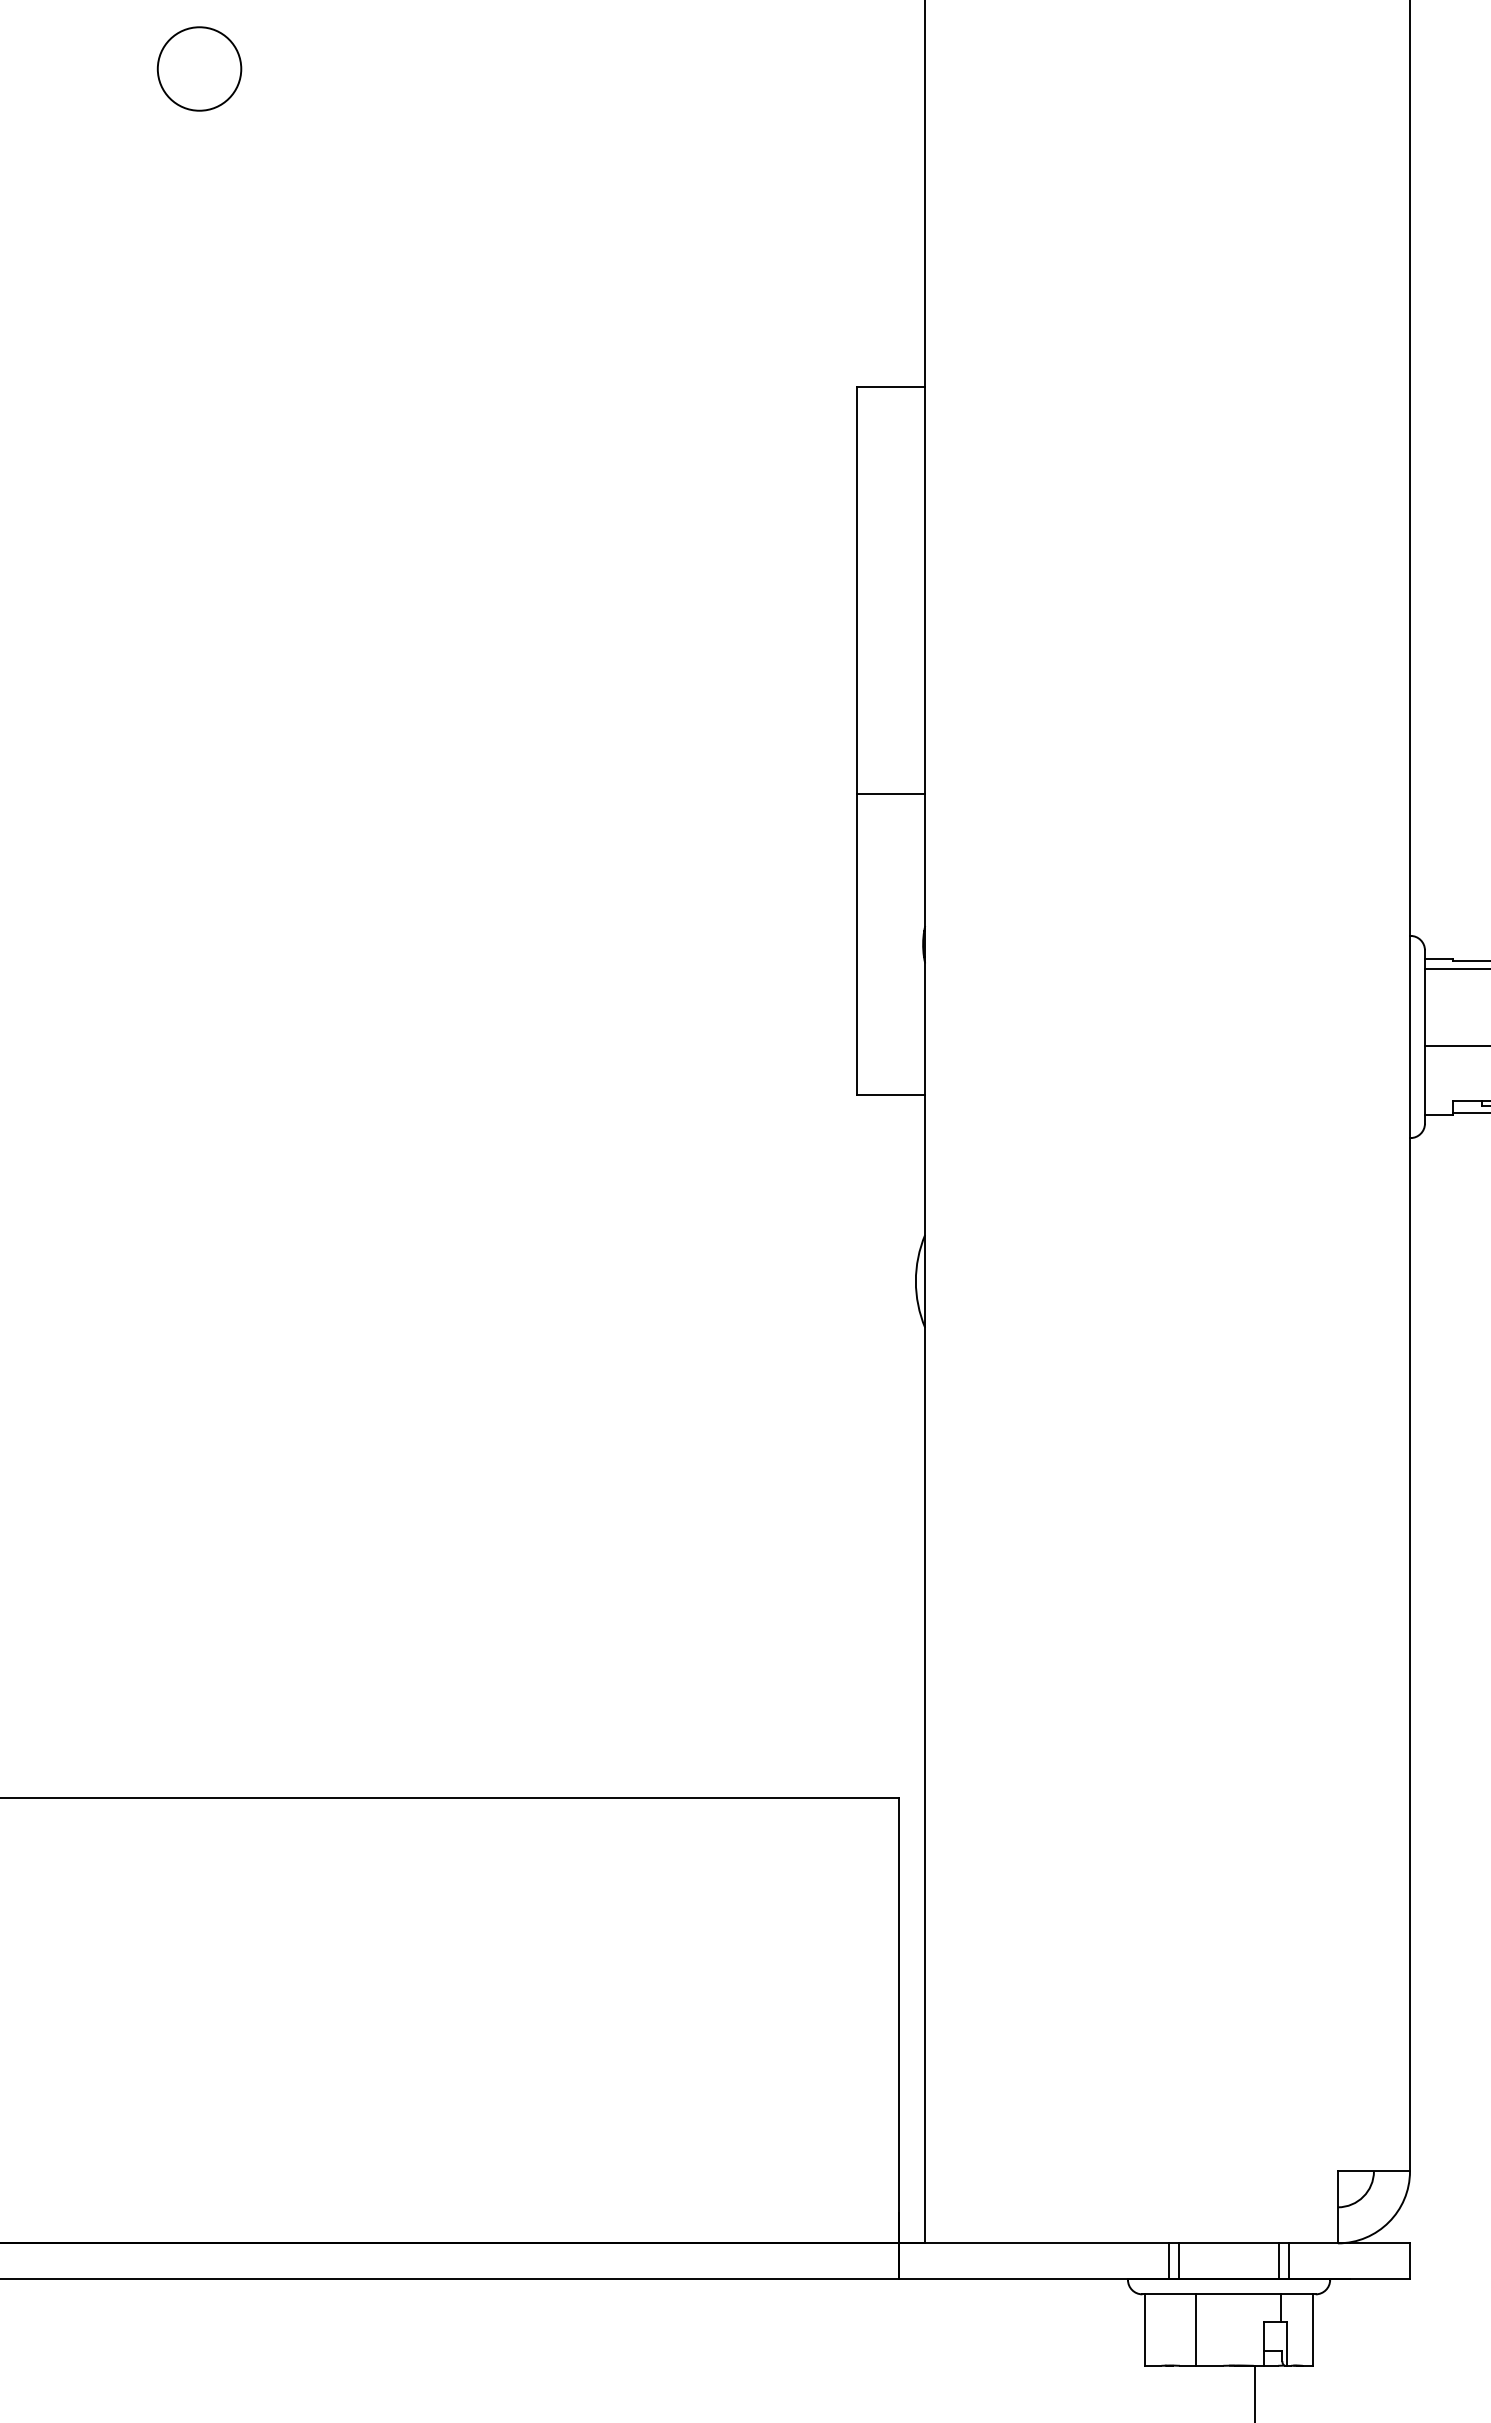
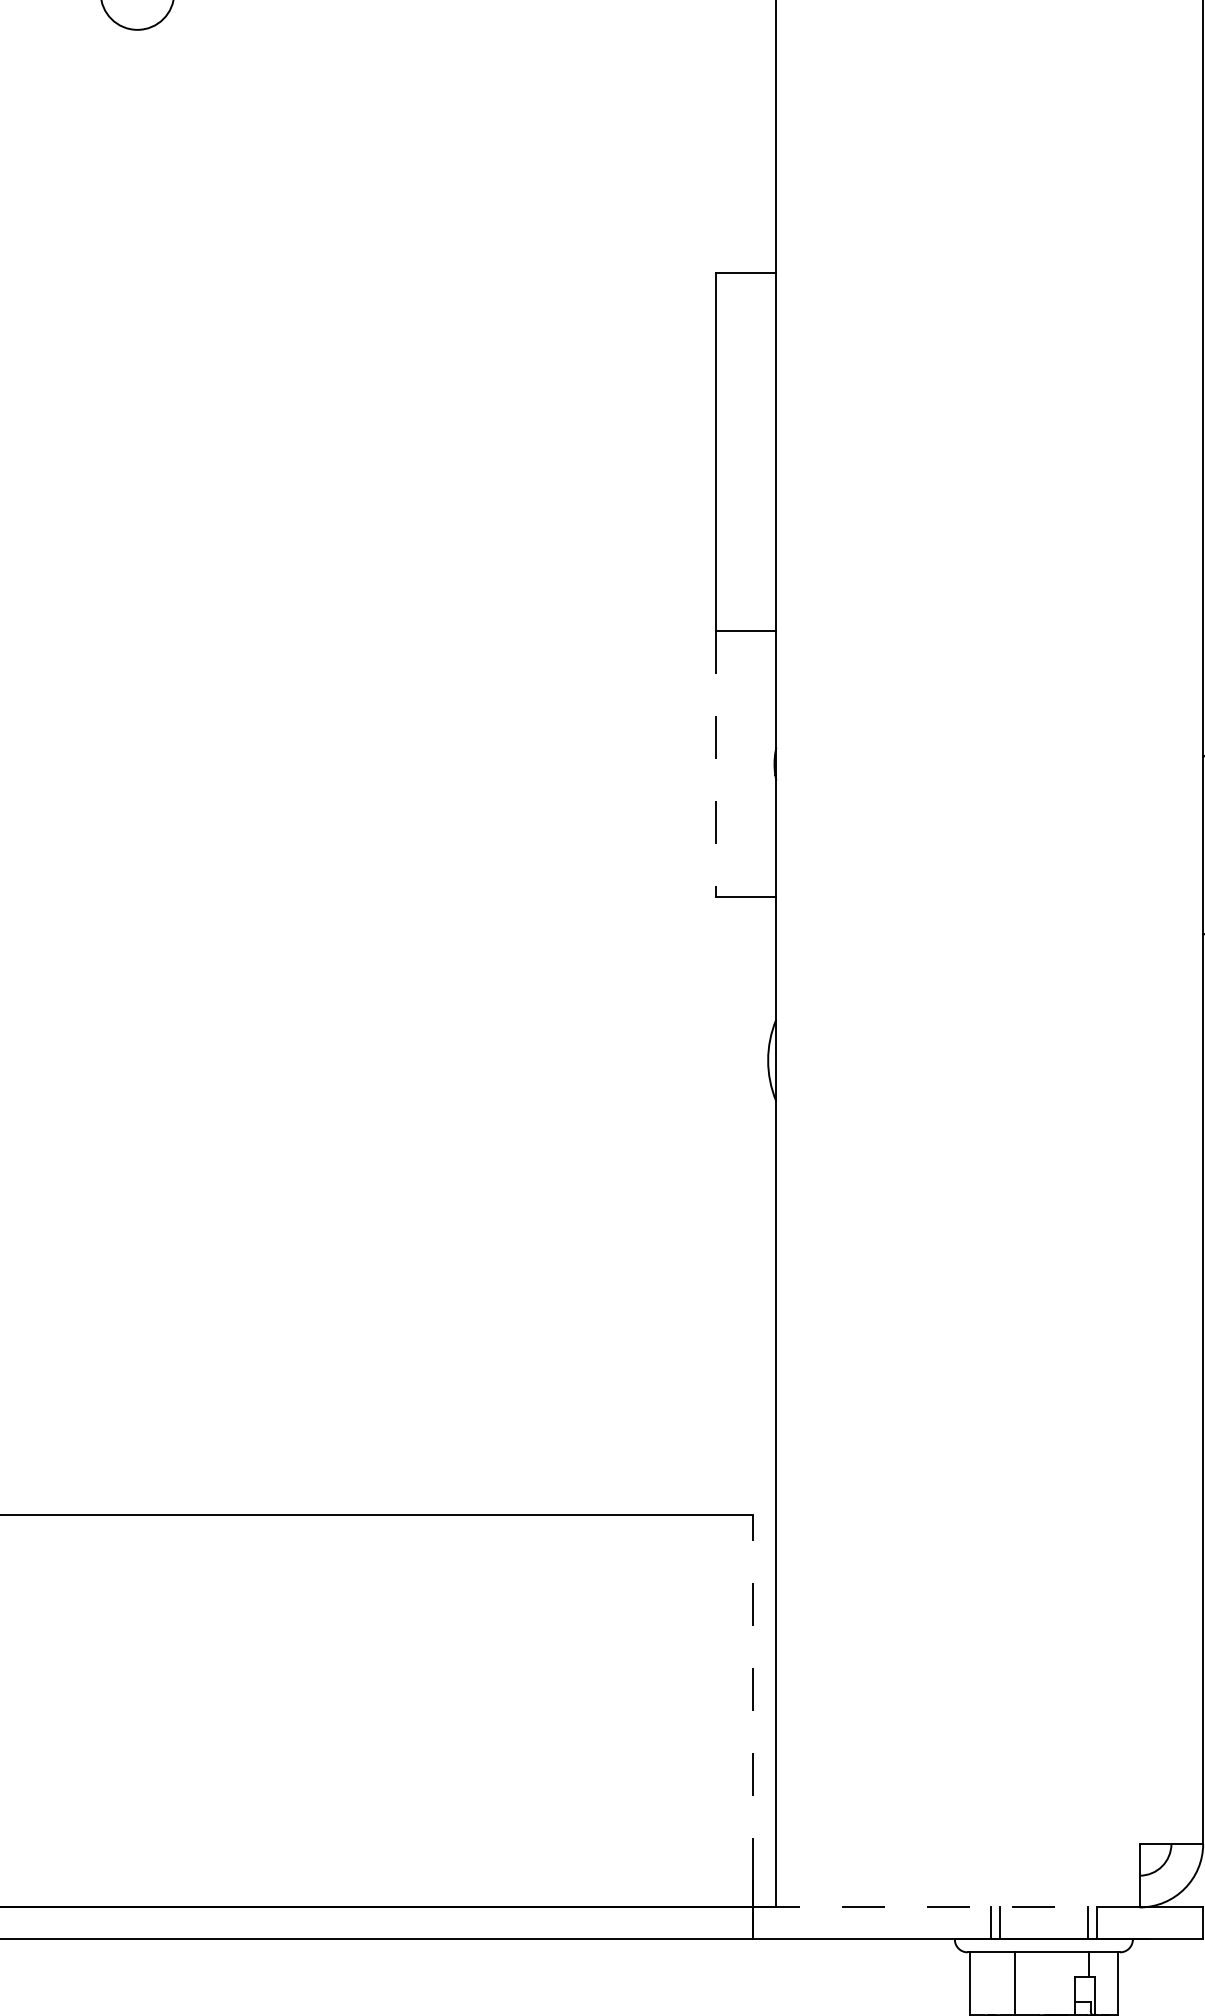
line: (856, 944) -> (715, 763), solid -> dashed
line: (898, 2005) -> (752, 1698), solid -> dashed
line: (1131, 2243) -> (957, 1907), solid -> dashed

